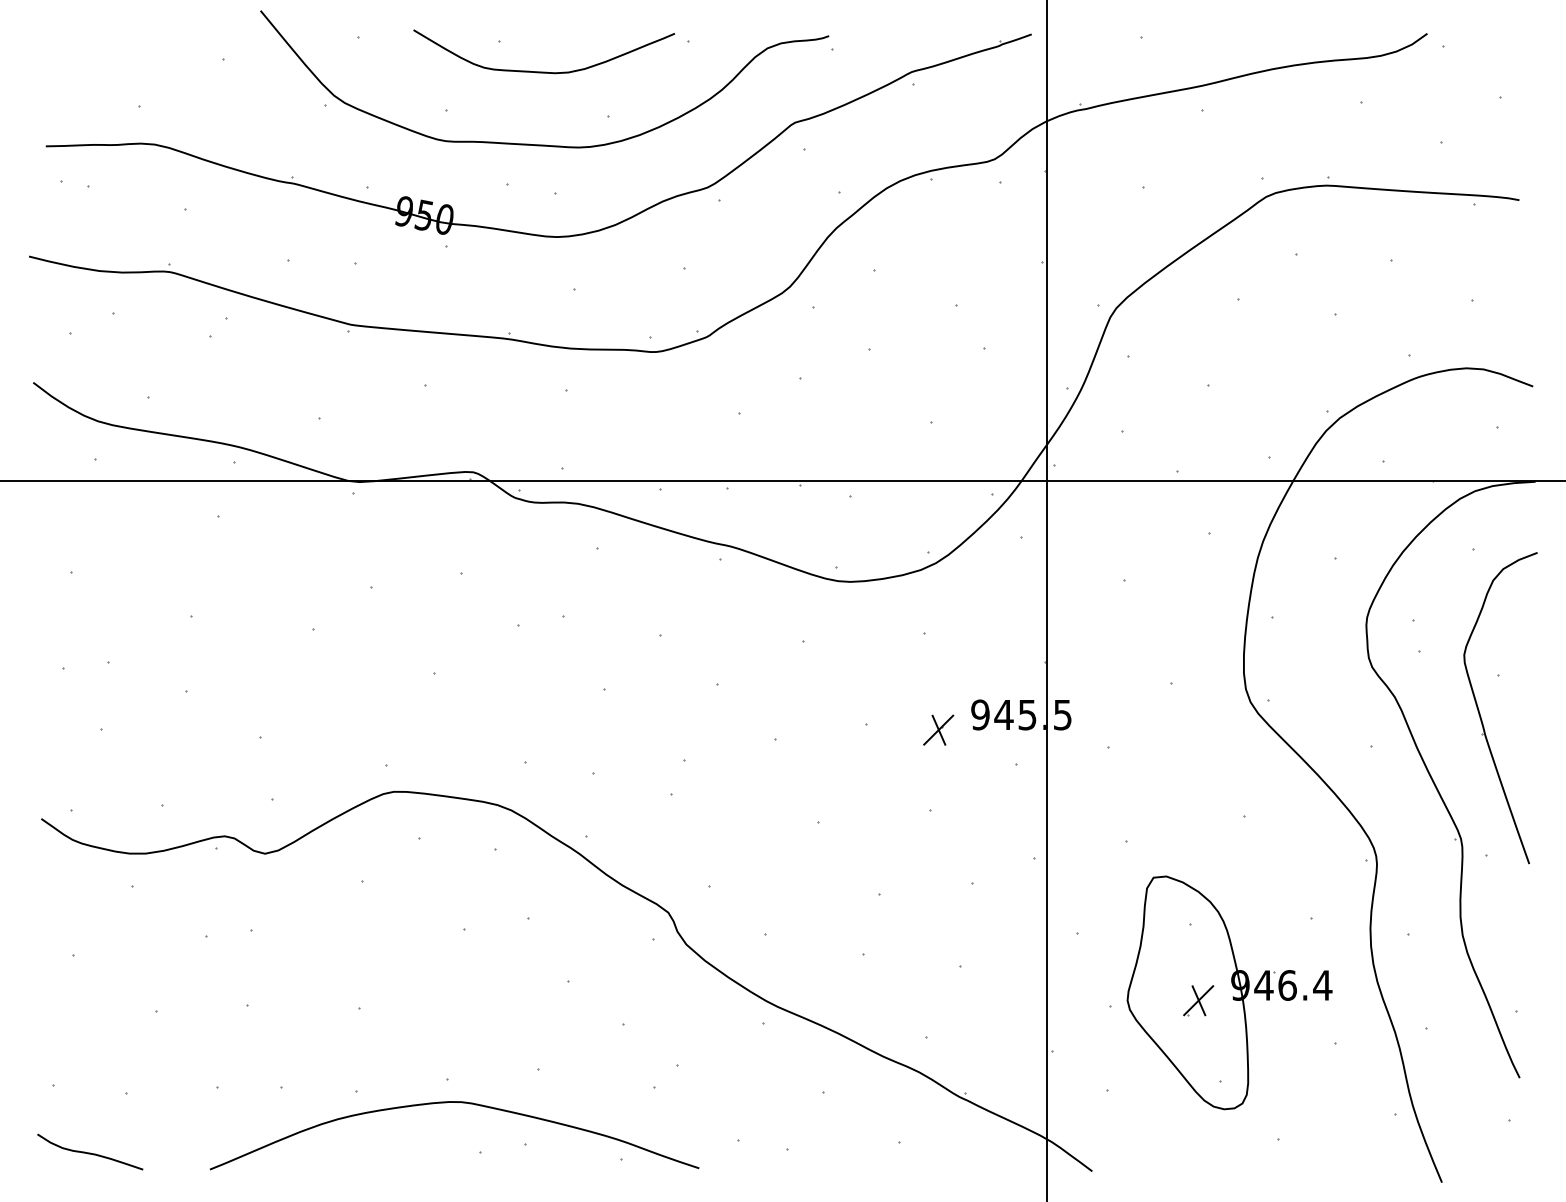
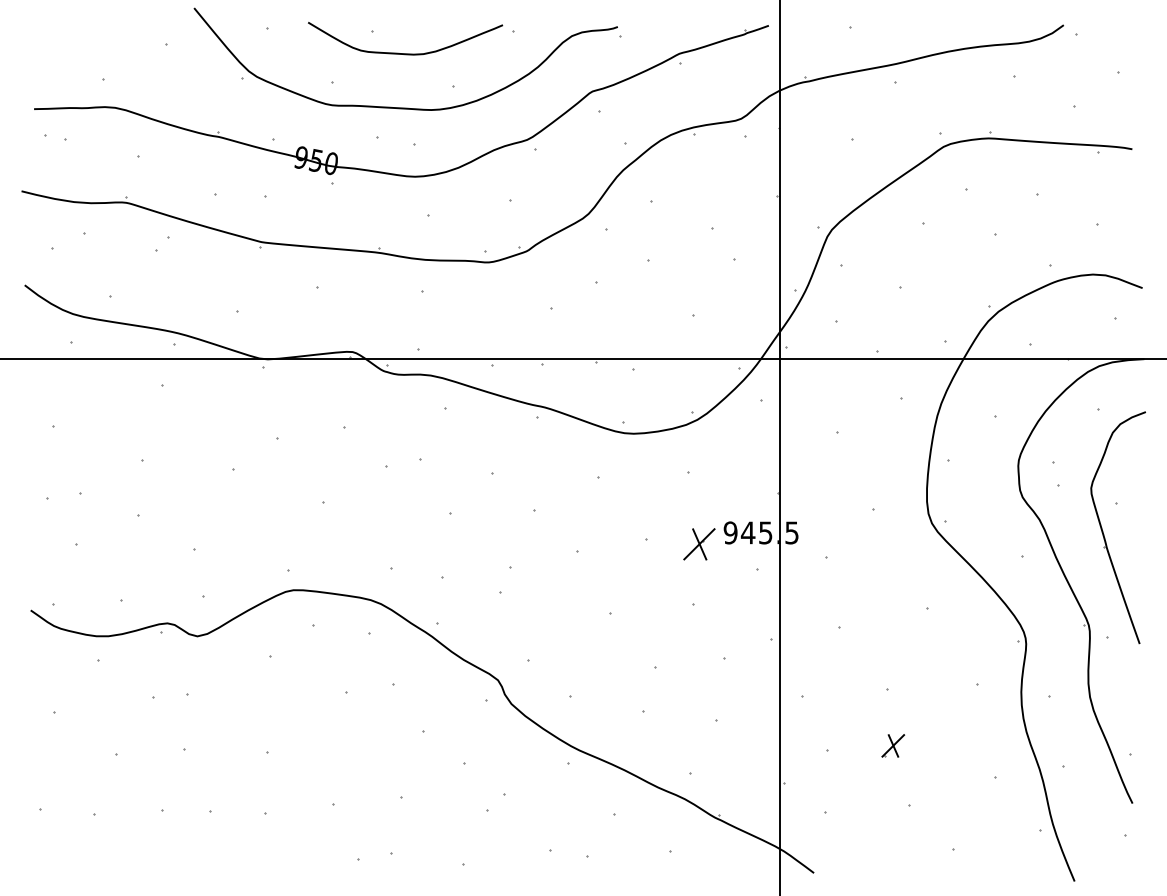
part: (938, 729) -> (699, 543), size x1.4
part: (1229, 992) -> (916, 739), removed
curve: (461, 1103) -> (343, 822), removed
curve: (90, 1152) -> (67, 859), removed

